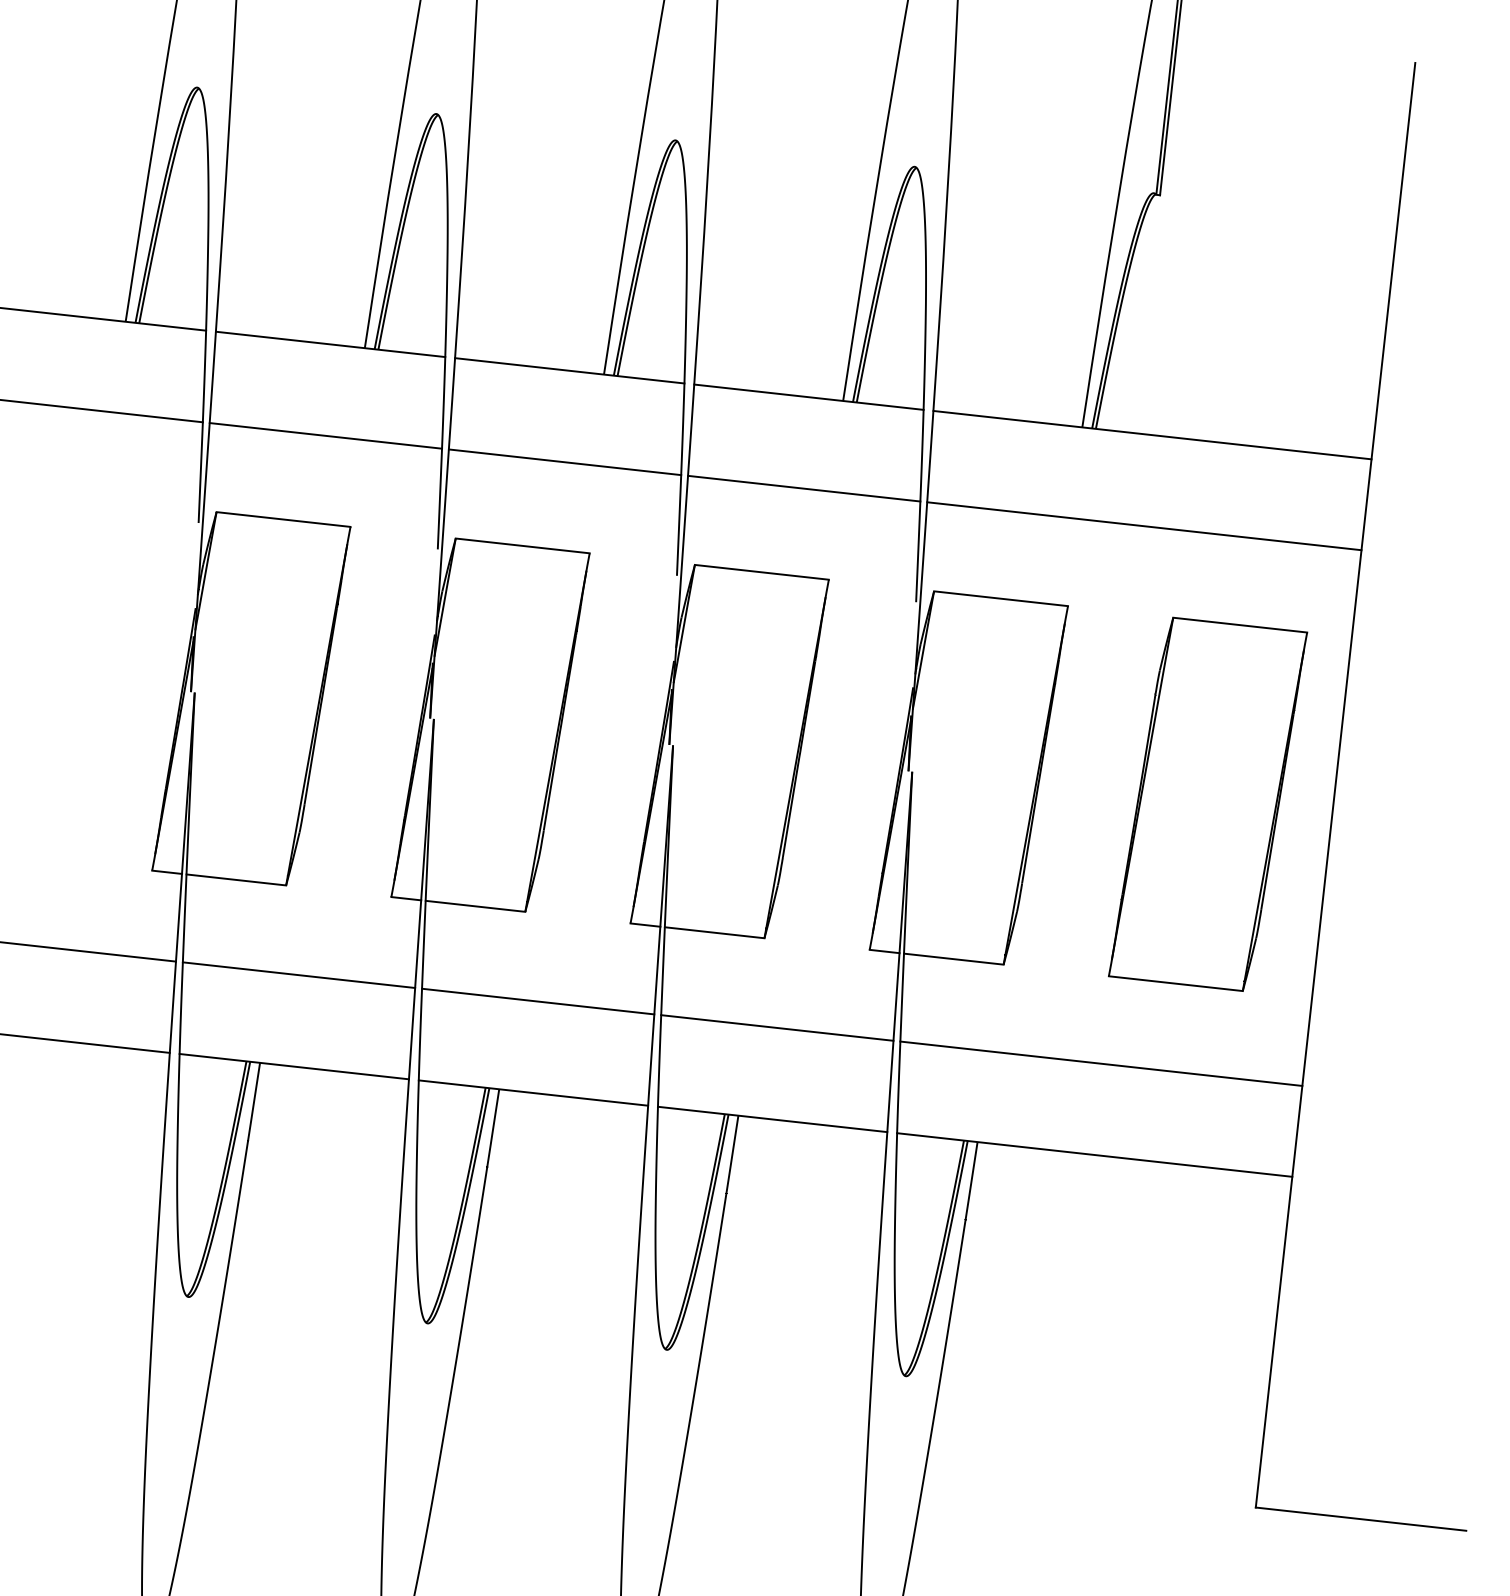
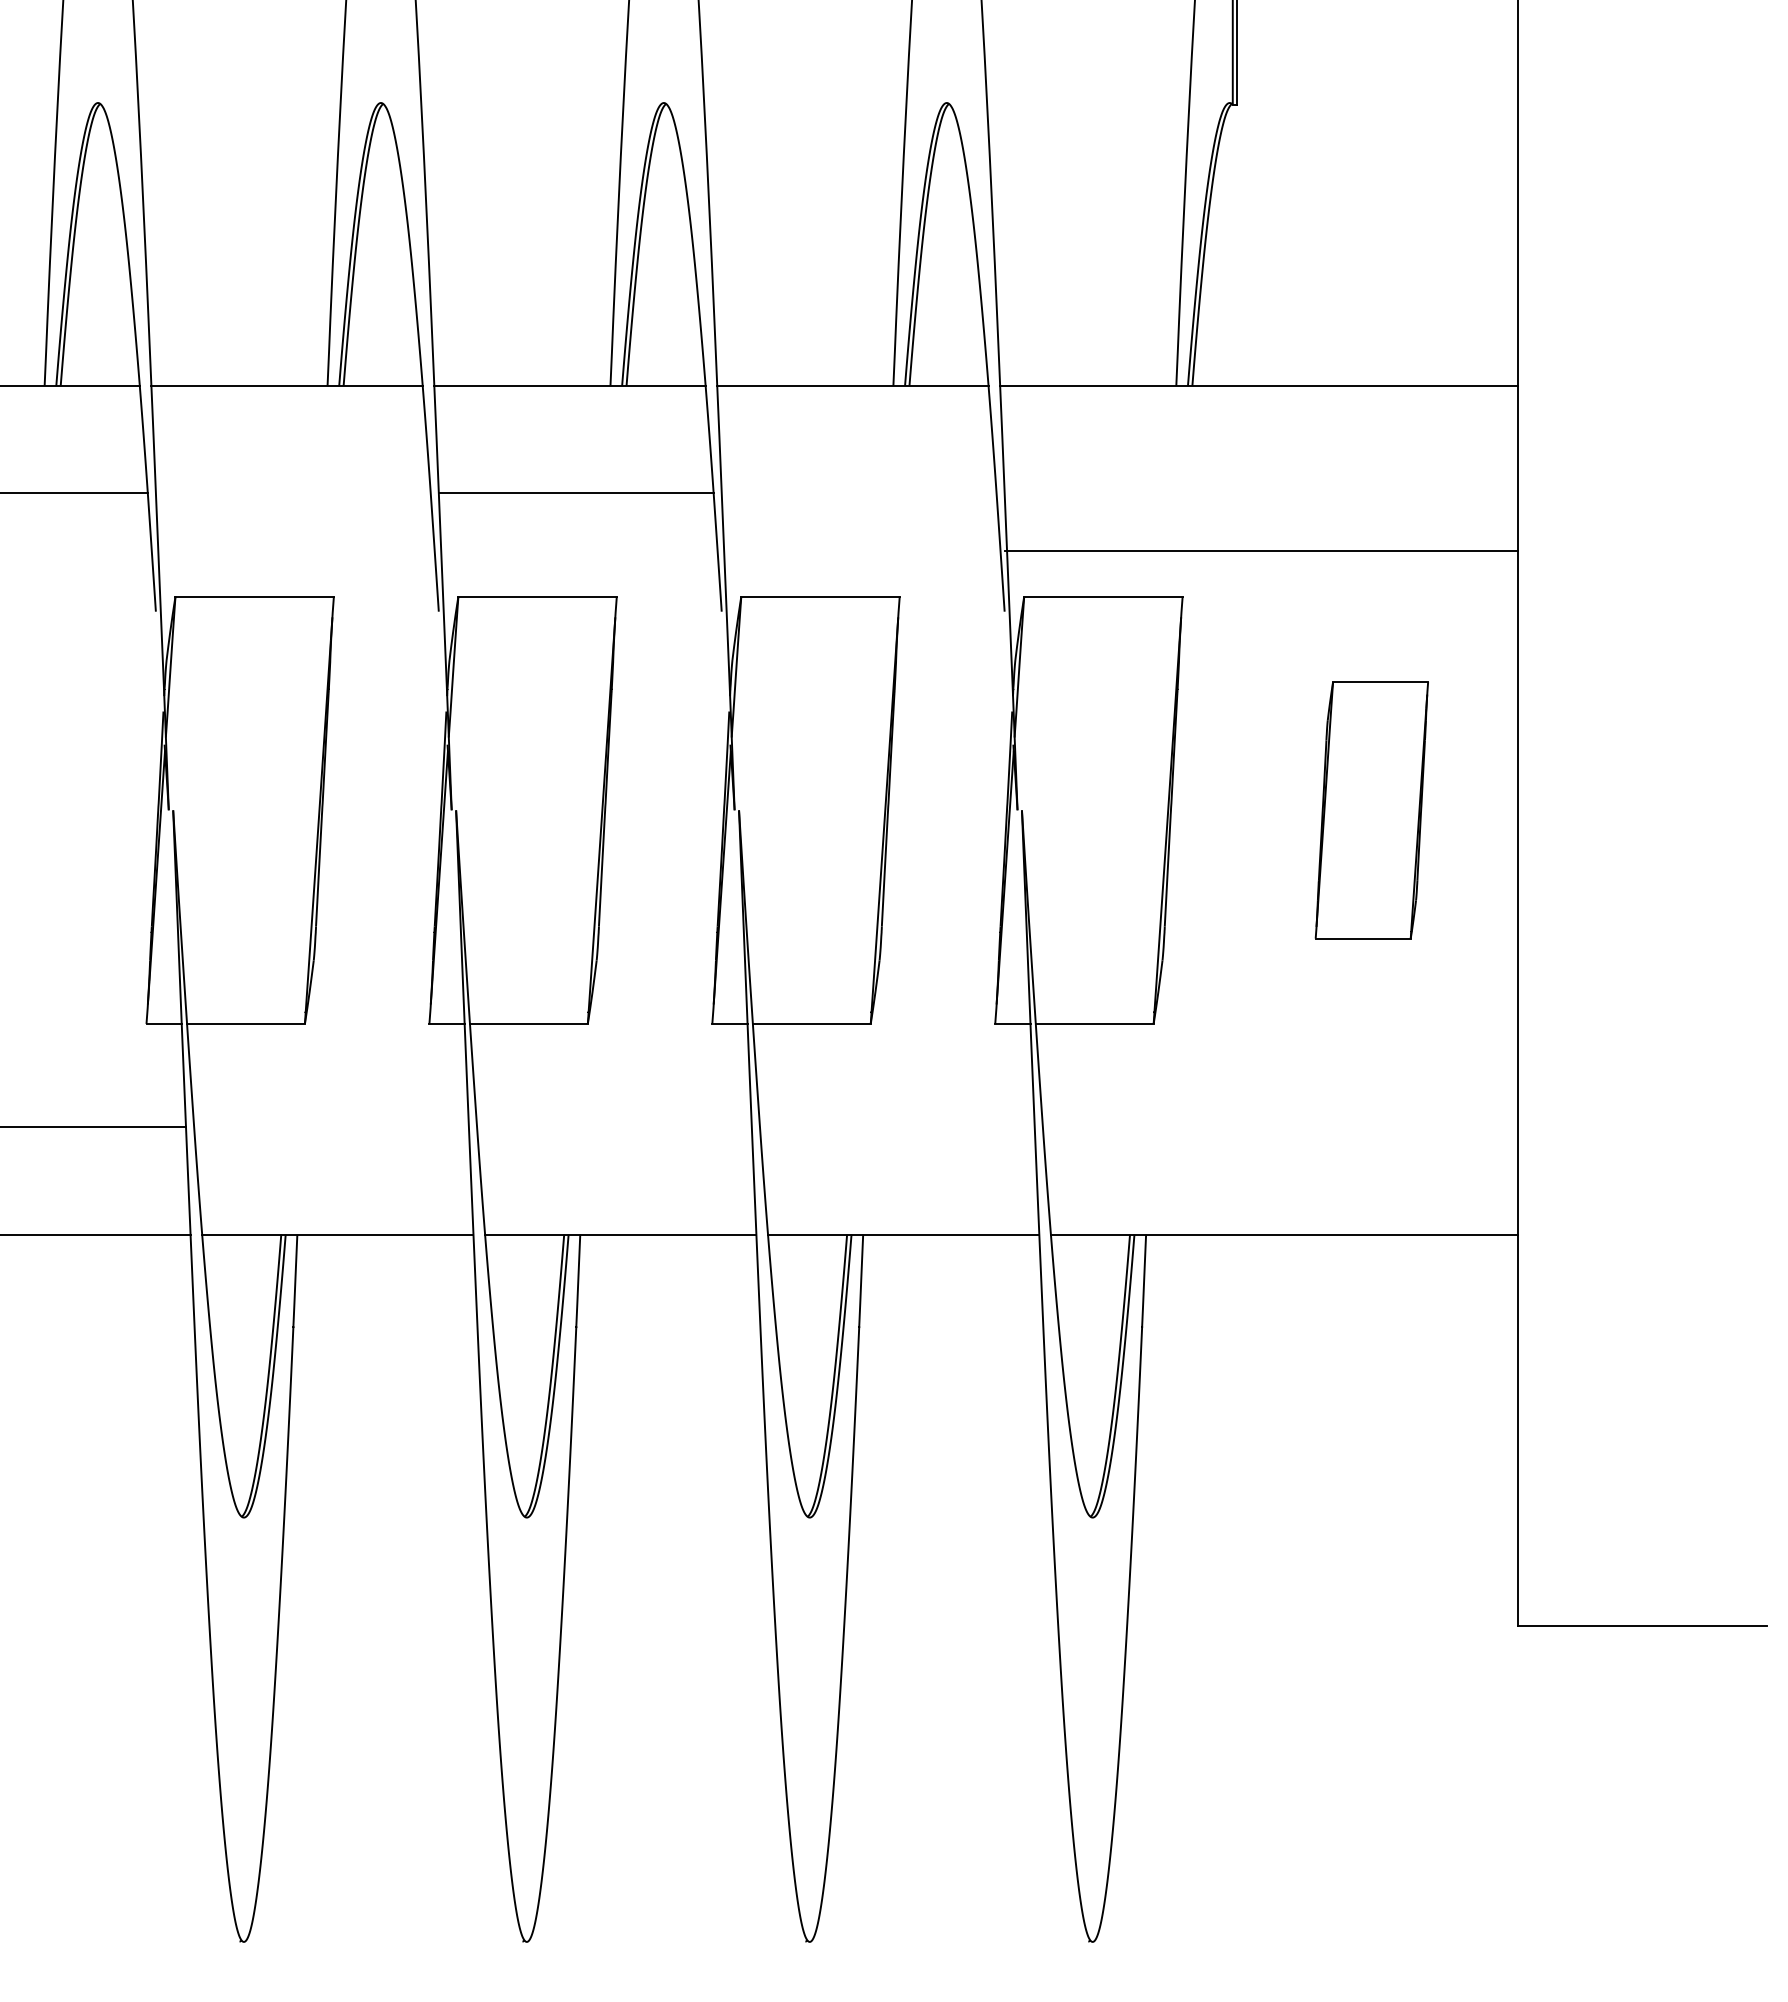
line: (325, 435) -> (293, 493), removed
line: (803, 488) -> (858, 493), removed
line: (1144, 526) -> (1261, 551), moved
part: (1207, 804) -> (1371, 810), size x0.6
line: (298, 975) -> (331, 1127), removed
line: (538, 1001) -> (614, 1127), removed
line: (776, 1028) -> (896, 1127), removed
line: (1101, 1064) -> (1280, 1127), removed

